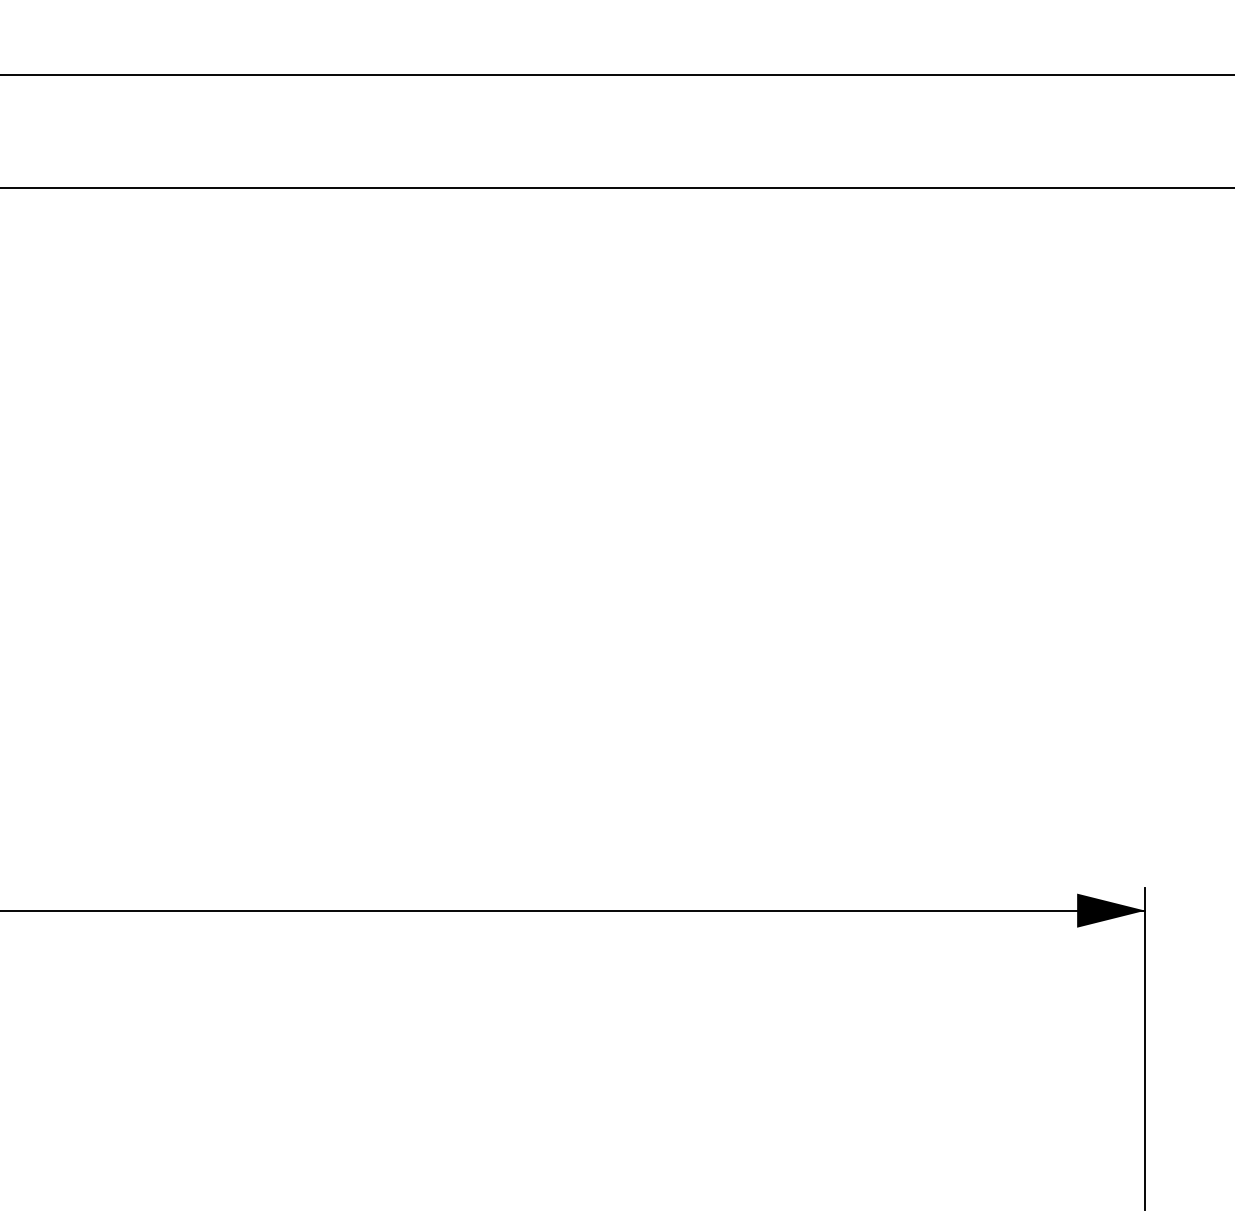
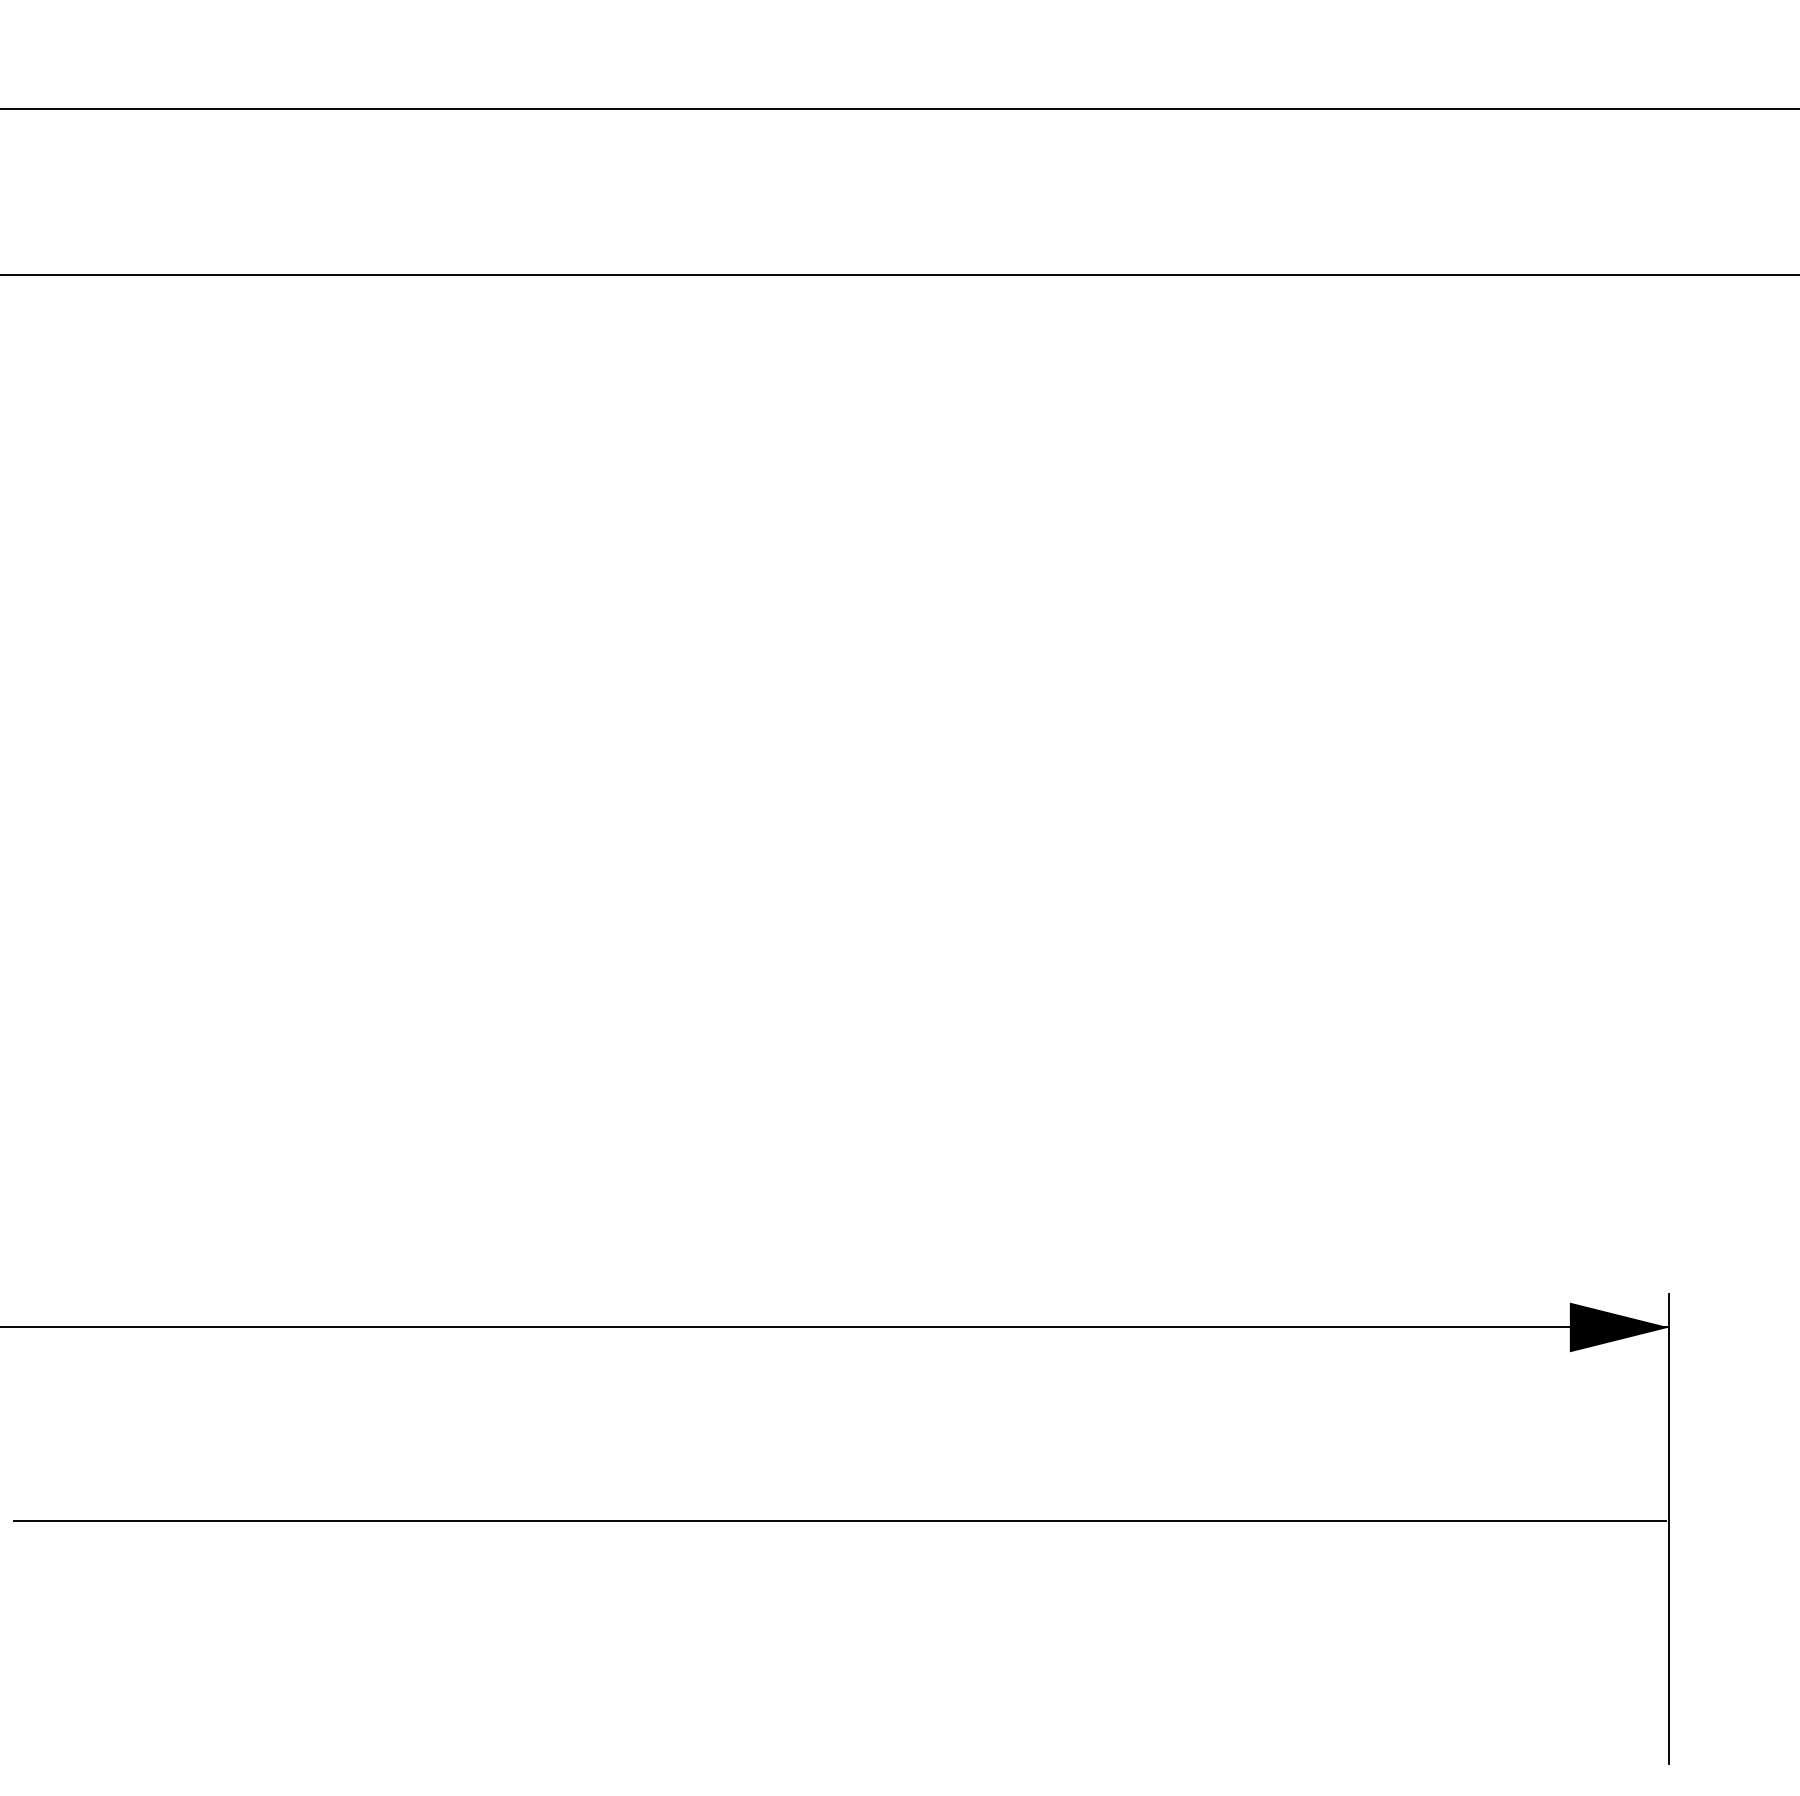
line: (576, 1043) -> (840, 1521), added

